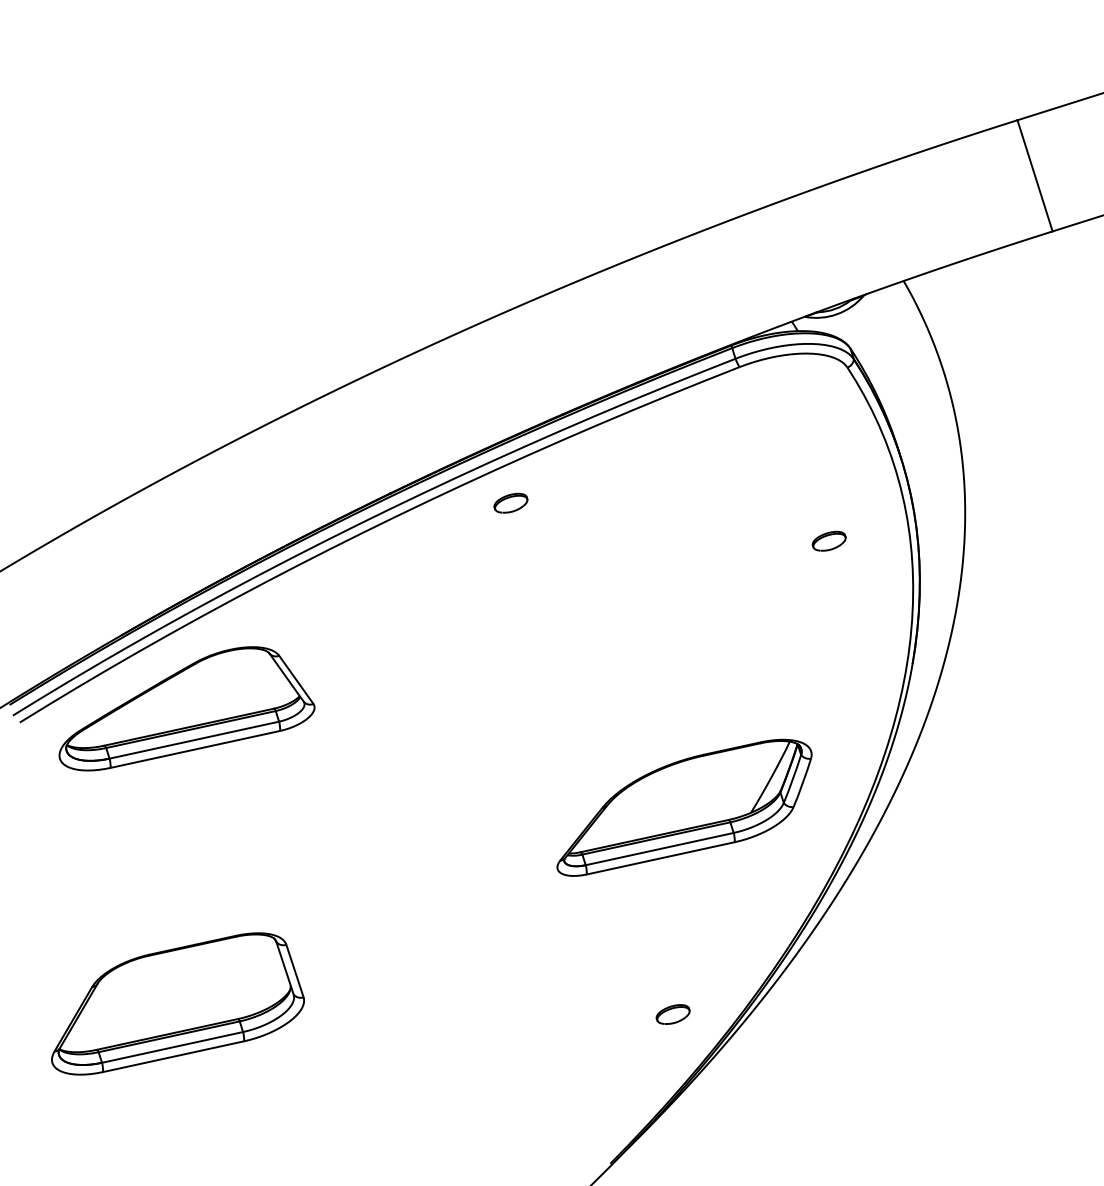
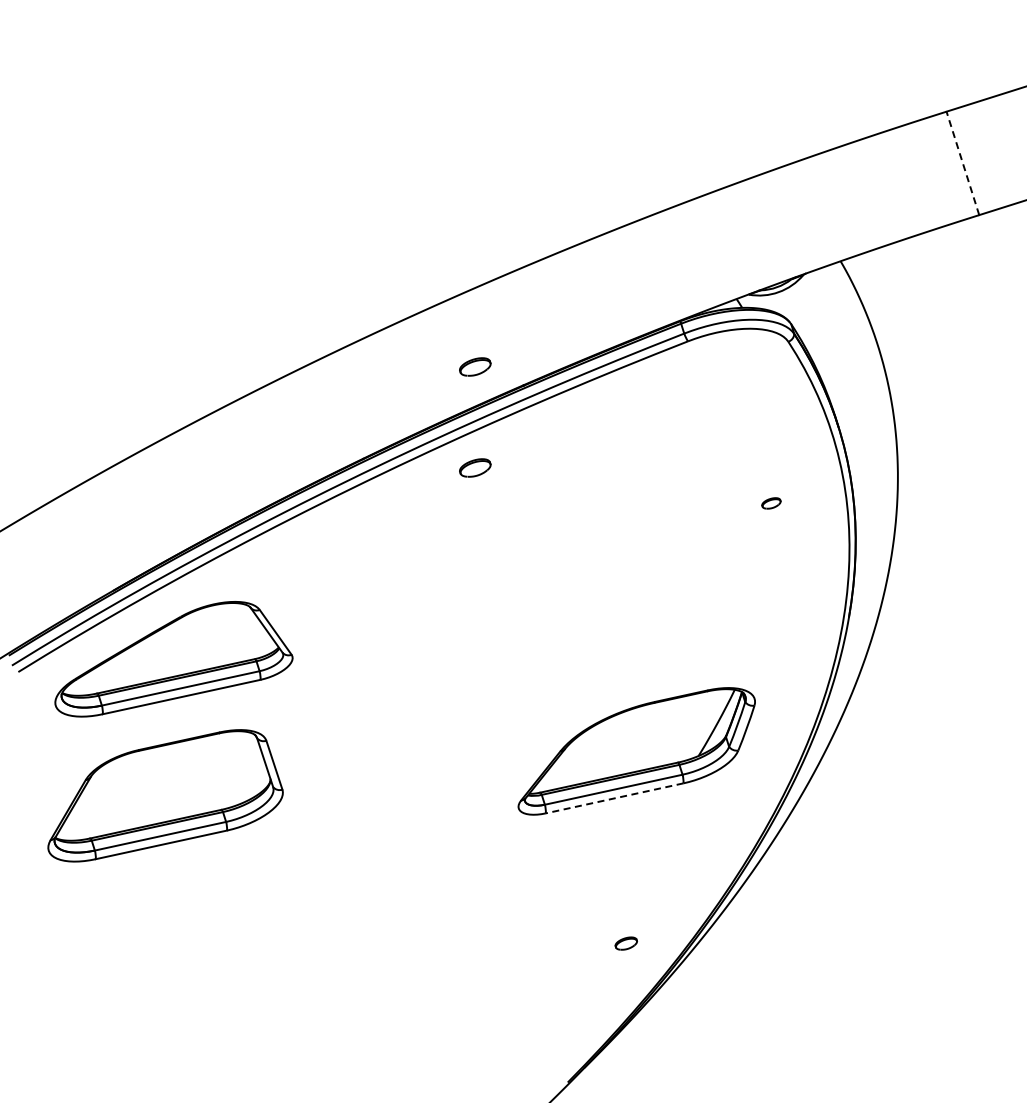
line: (1034, 174) -> (962, 162), solid -> dashed
part: (511, 394) -> (475, 366), added
part: (829, 541) -> (771, 503), size x0.6
line: (660, 858) -> (614, 798), solid -> dashed
part: (177, 1003) -> (165, 795), moved
part: (673, 1014) -> (626, 943), size x0.7

